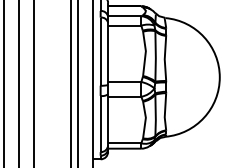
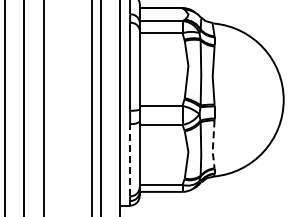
line: (165, 111) -> (213, 144), solid -> dashed
line: (100, 123) -> (130, 159), solid -> dashed

